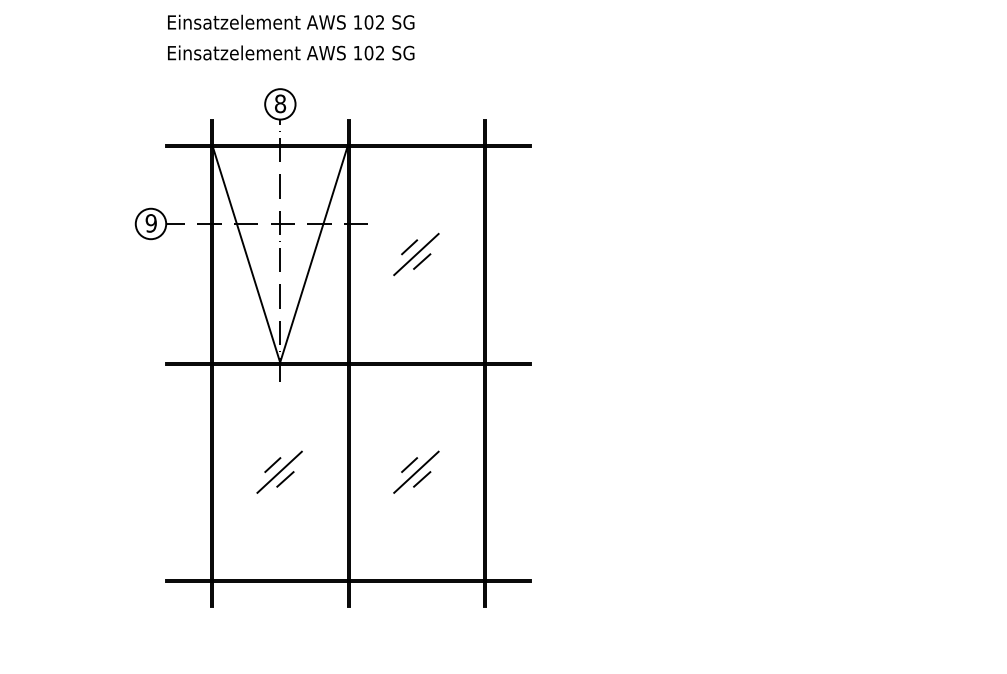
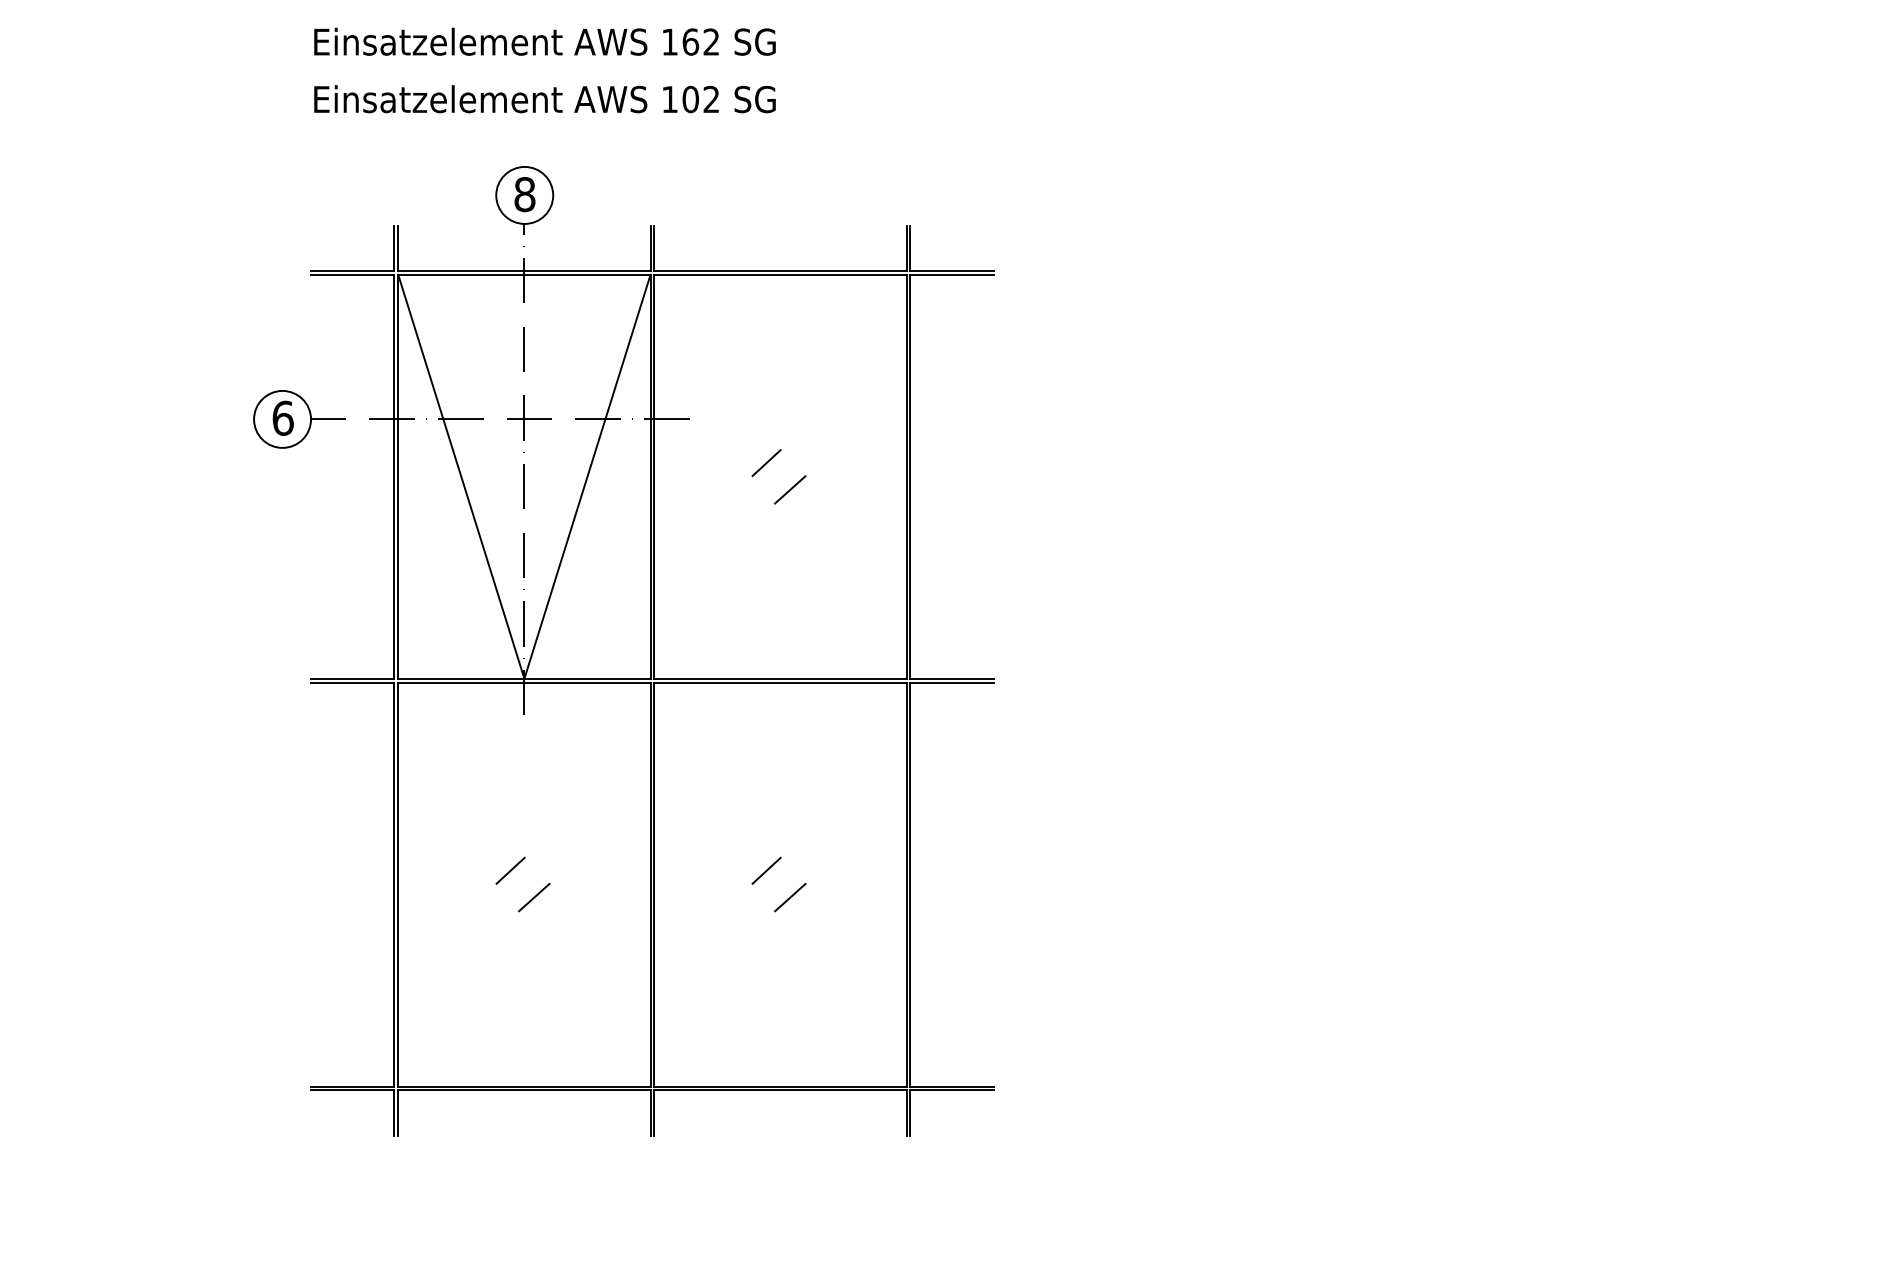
text: (368, 22) -> (689, 42), 102 -> 162
text: (150, 223) -> (281, 418), 9 -> 6
line: (416, 254) -> (779, 476), removed
line: (279, 471) -> (523, 882), removed
line: (416, 471) -> (779, 882), removed

